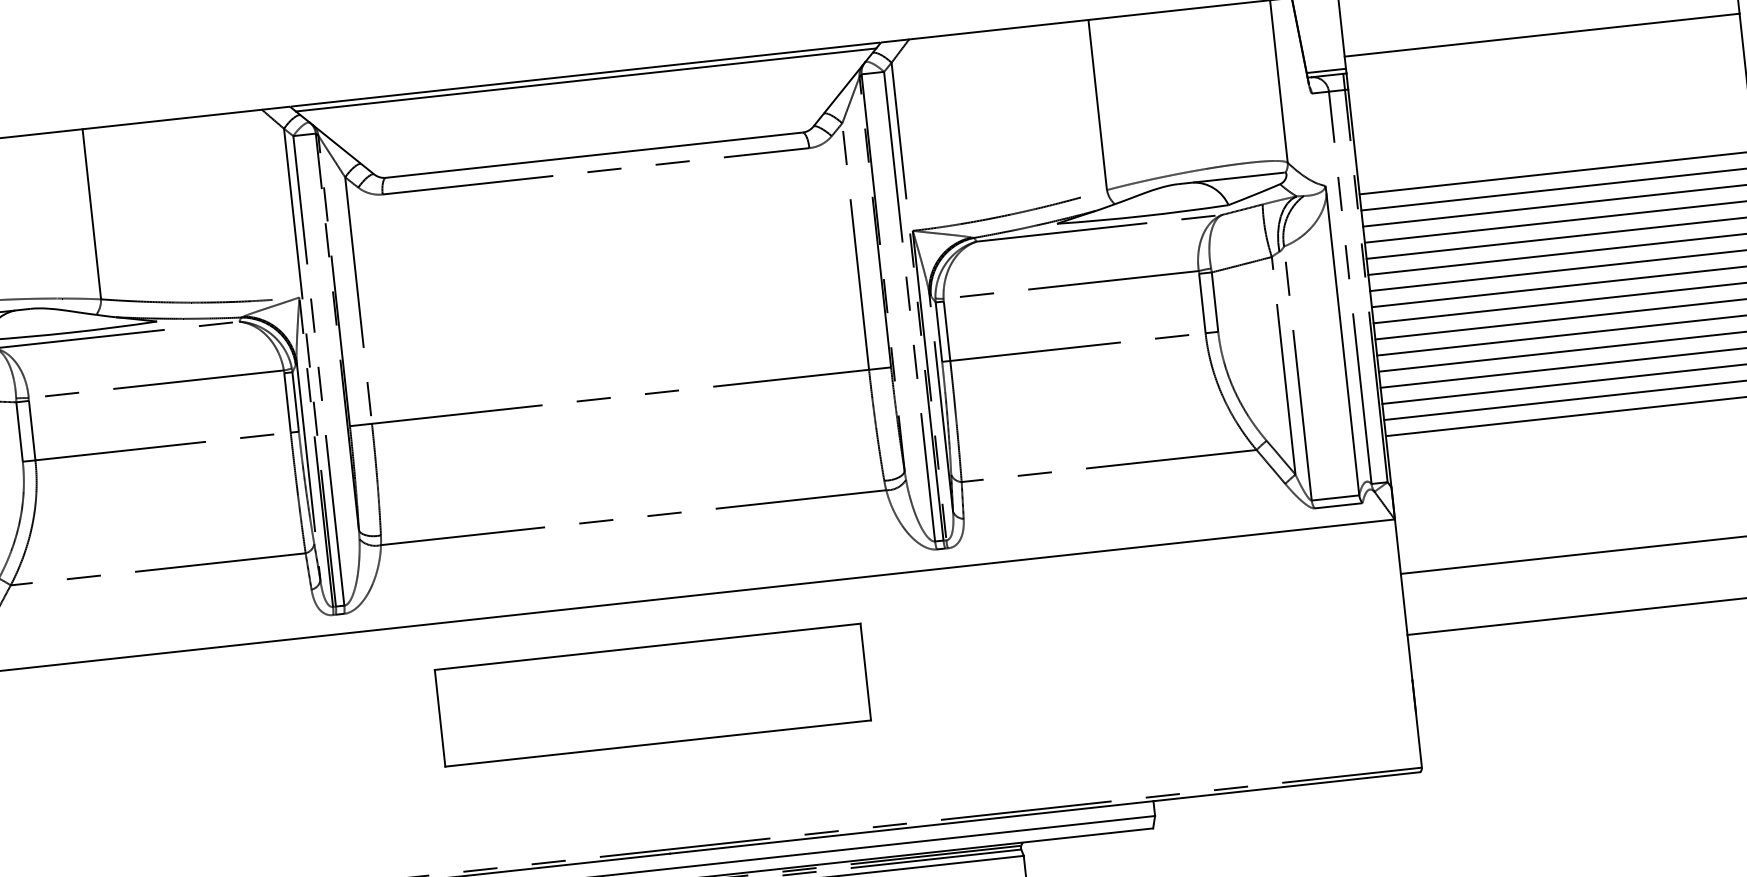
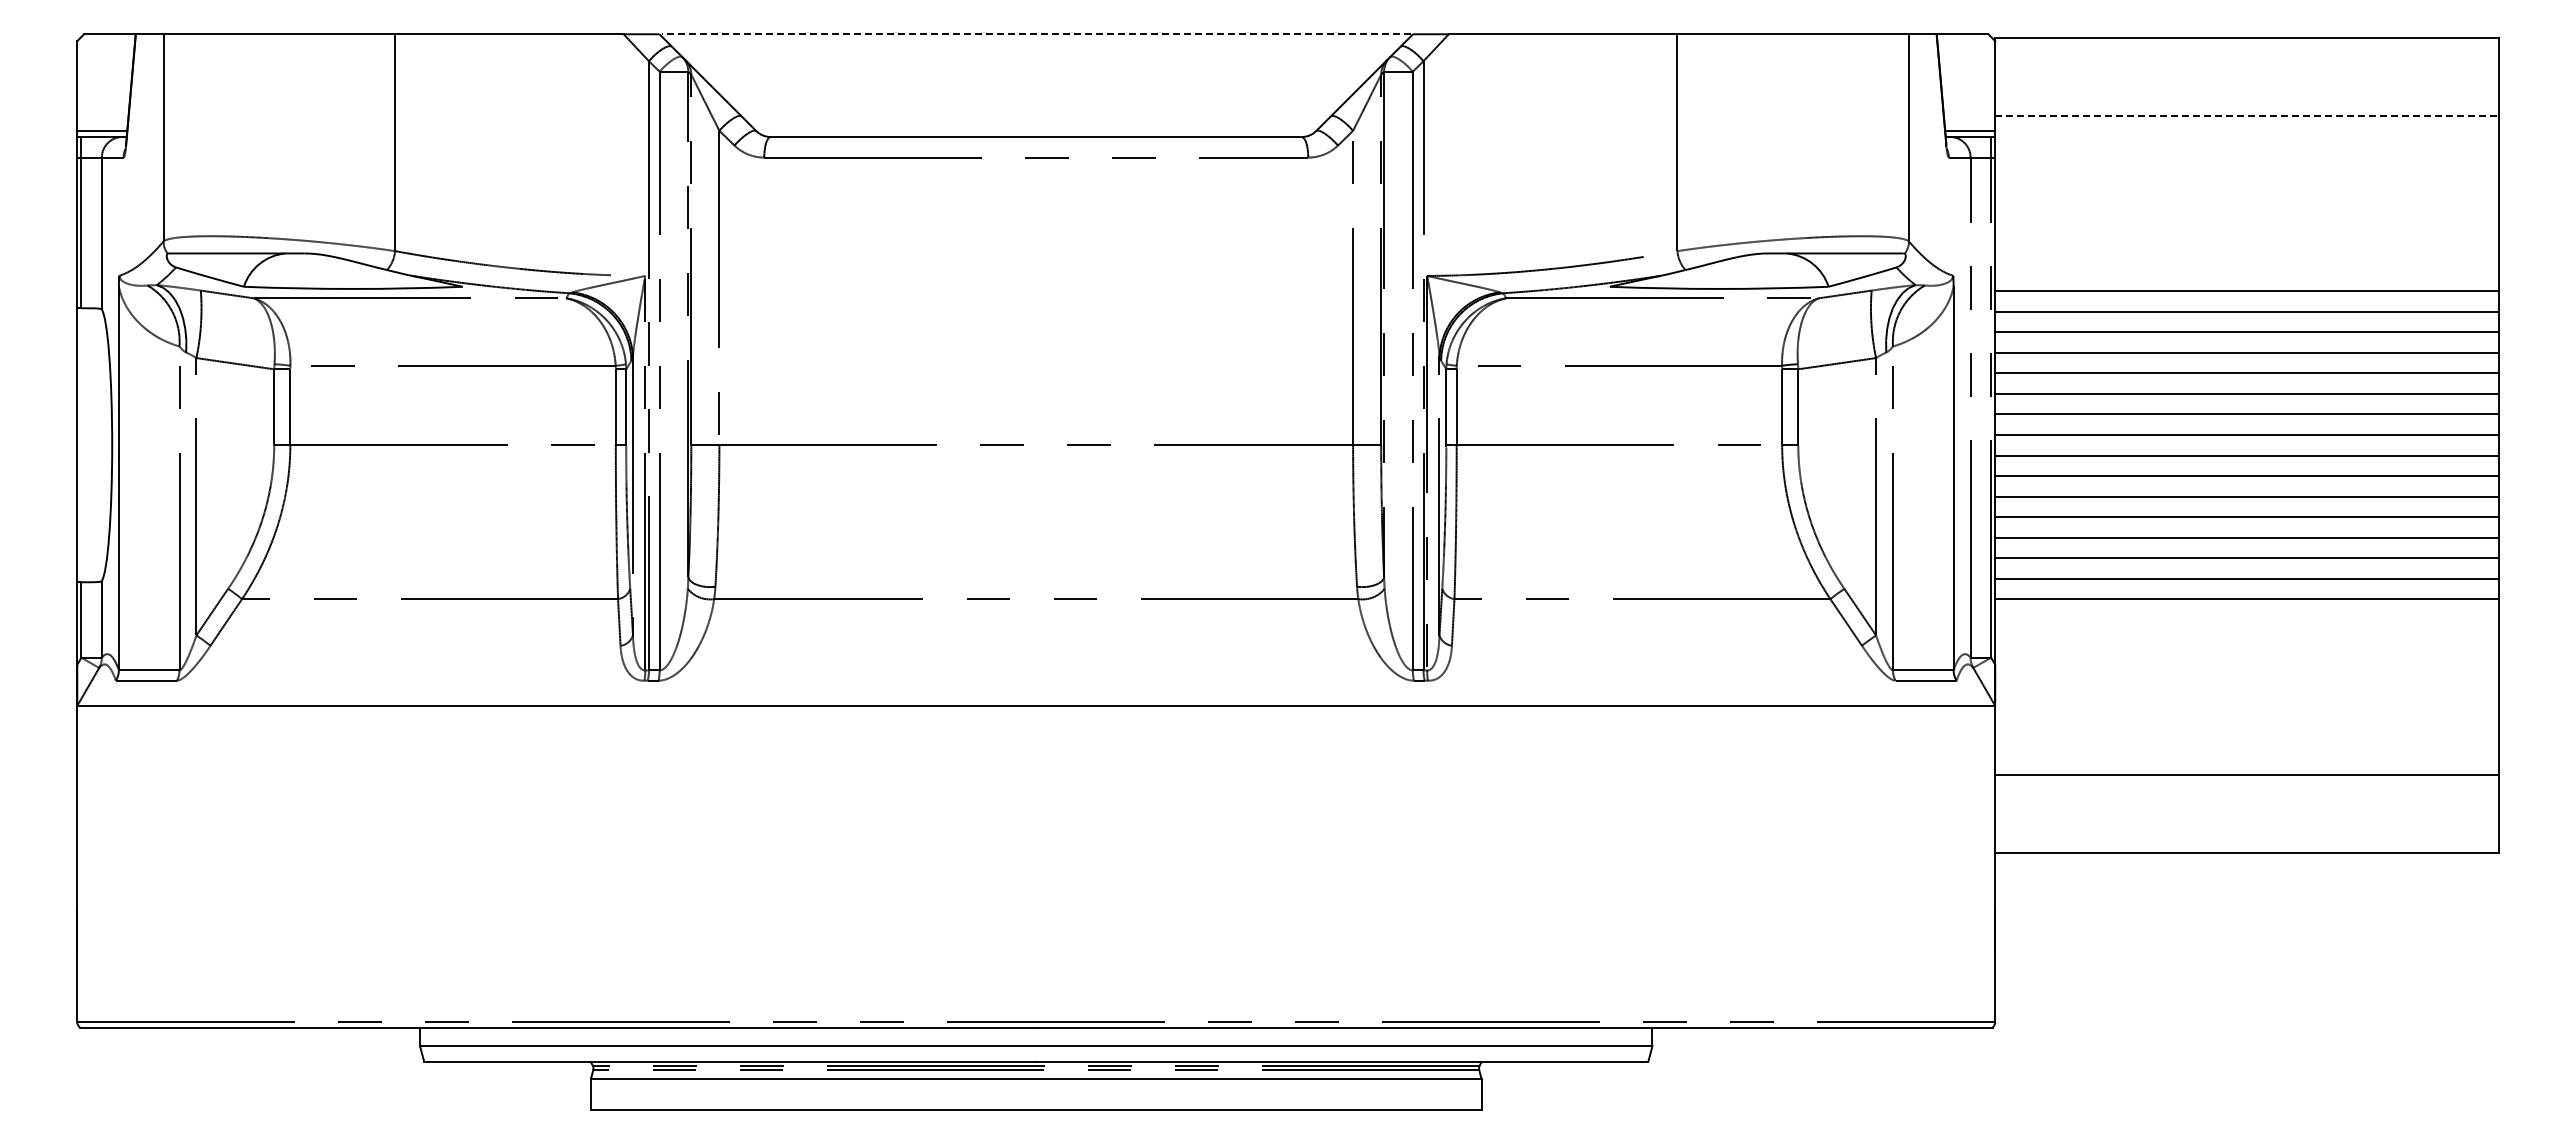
line: (1541, 35) -> (2246, 115), solid -> dashed
line: (584, 74) -> (1035, 34), solid -> dashed
line: (586, 80) -> (1036, 41), removed
part: (653, 695) -> (1036, 825), removed

